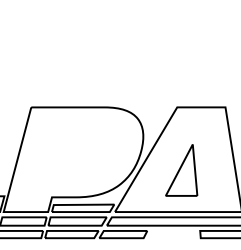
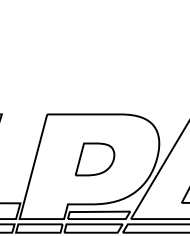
part: (79, 152) -> (95, 159), added

